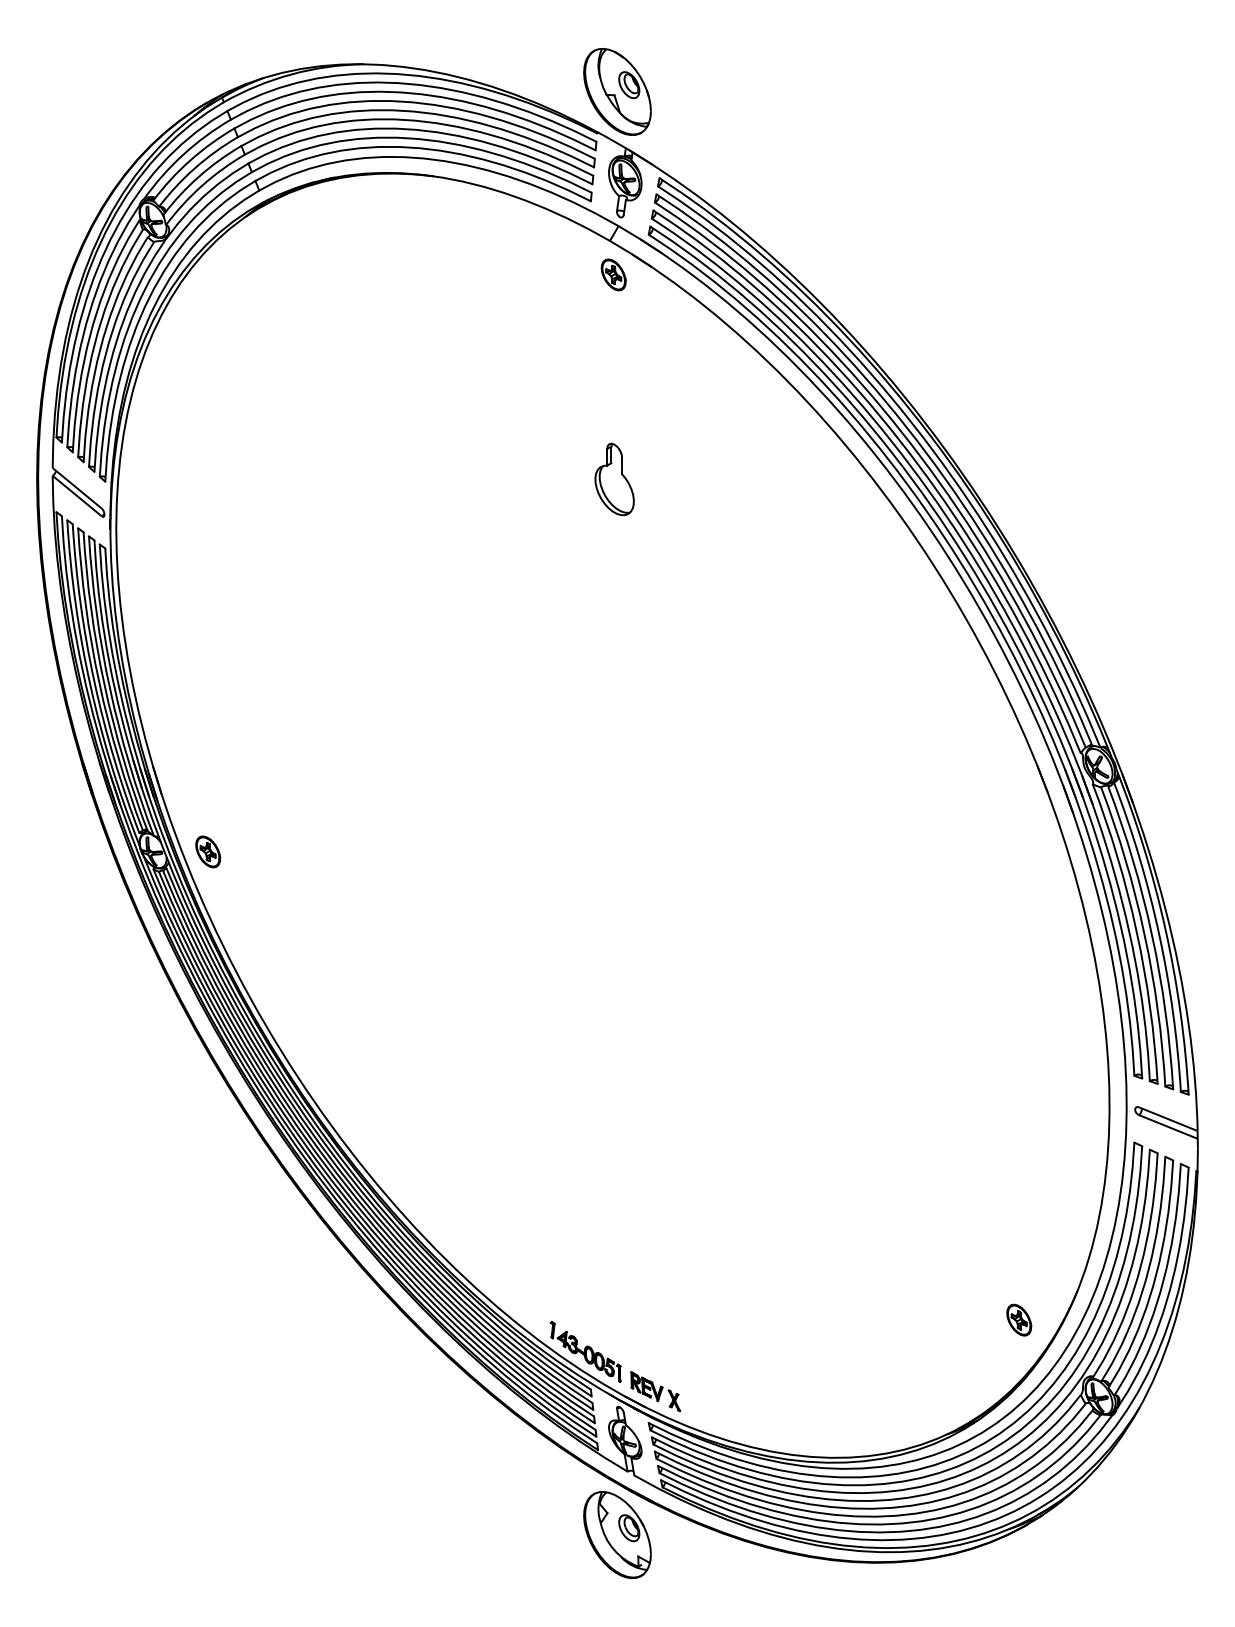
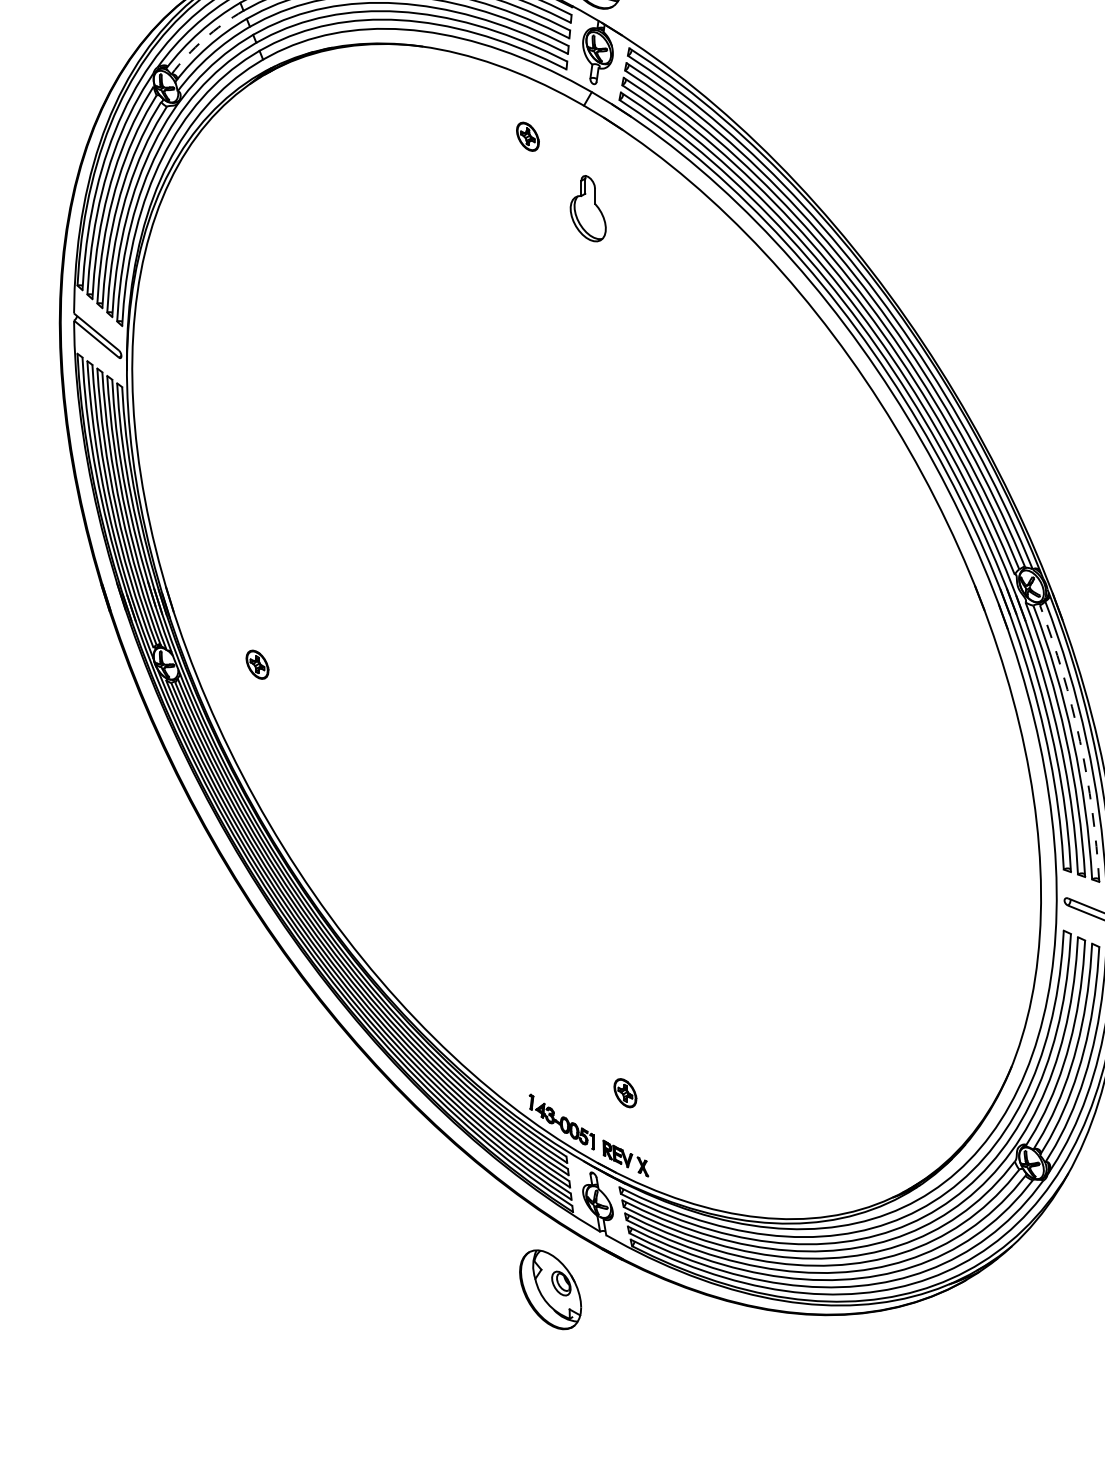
arc: (195, 168) -> (204, 39), solid -> dashed
part: (613, 274) -> (527, 136), moved
part: (614, 479) -> (588, 208), moved
part: (208, 851) -> (257, 664), moved
arc: (1152, 935) -> (1080, 741), solid -> dashed
part: (1019, 1319) -> (625, 1092), moved
part: (617, 1535) -> (550, 1290), moved

